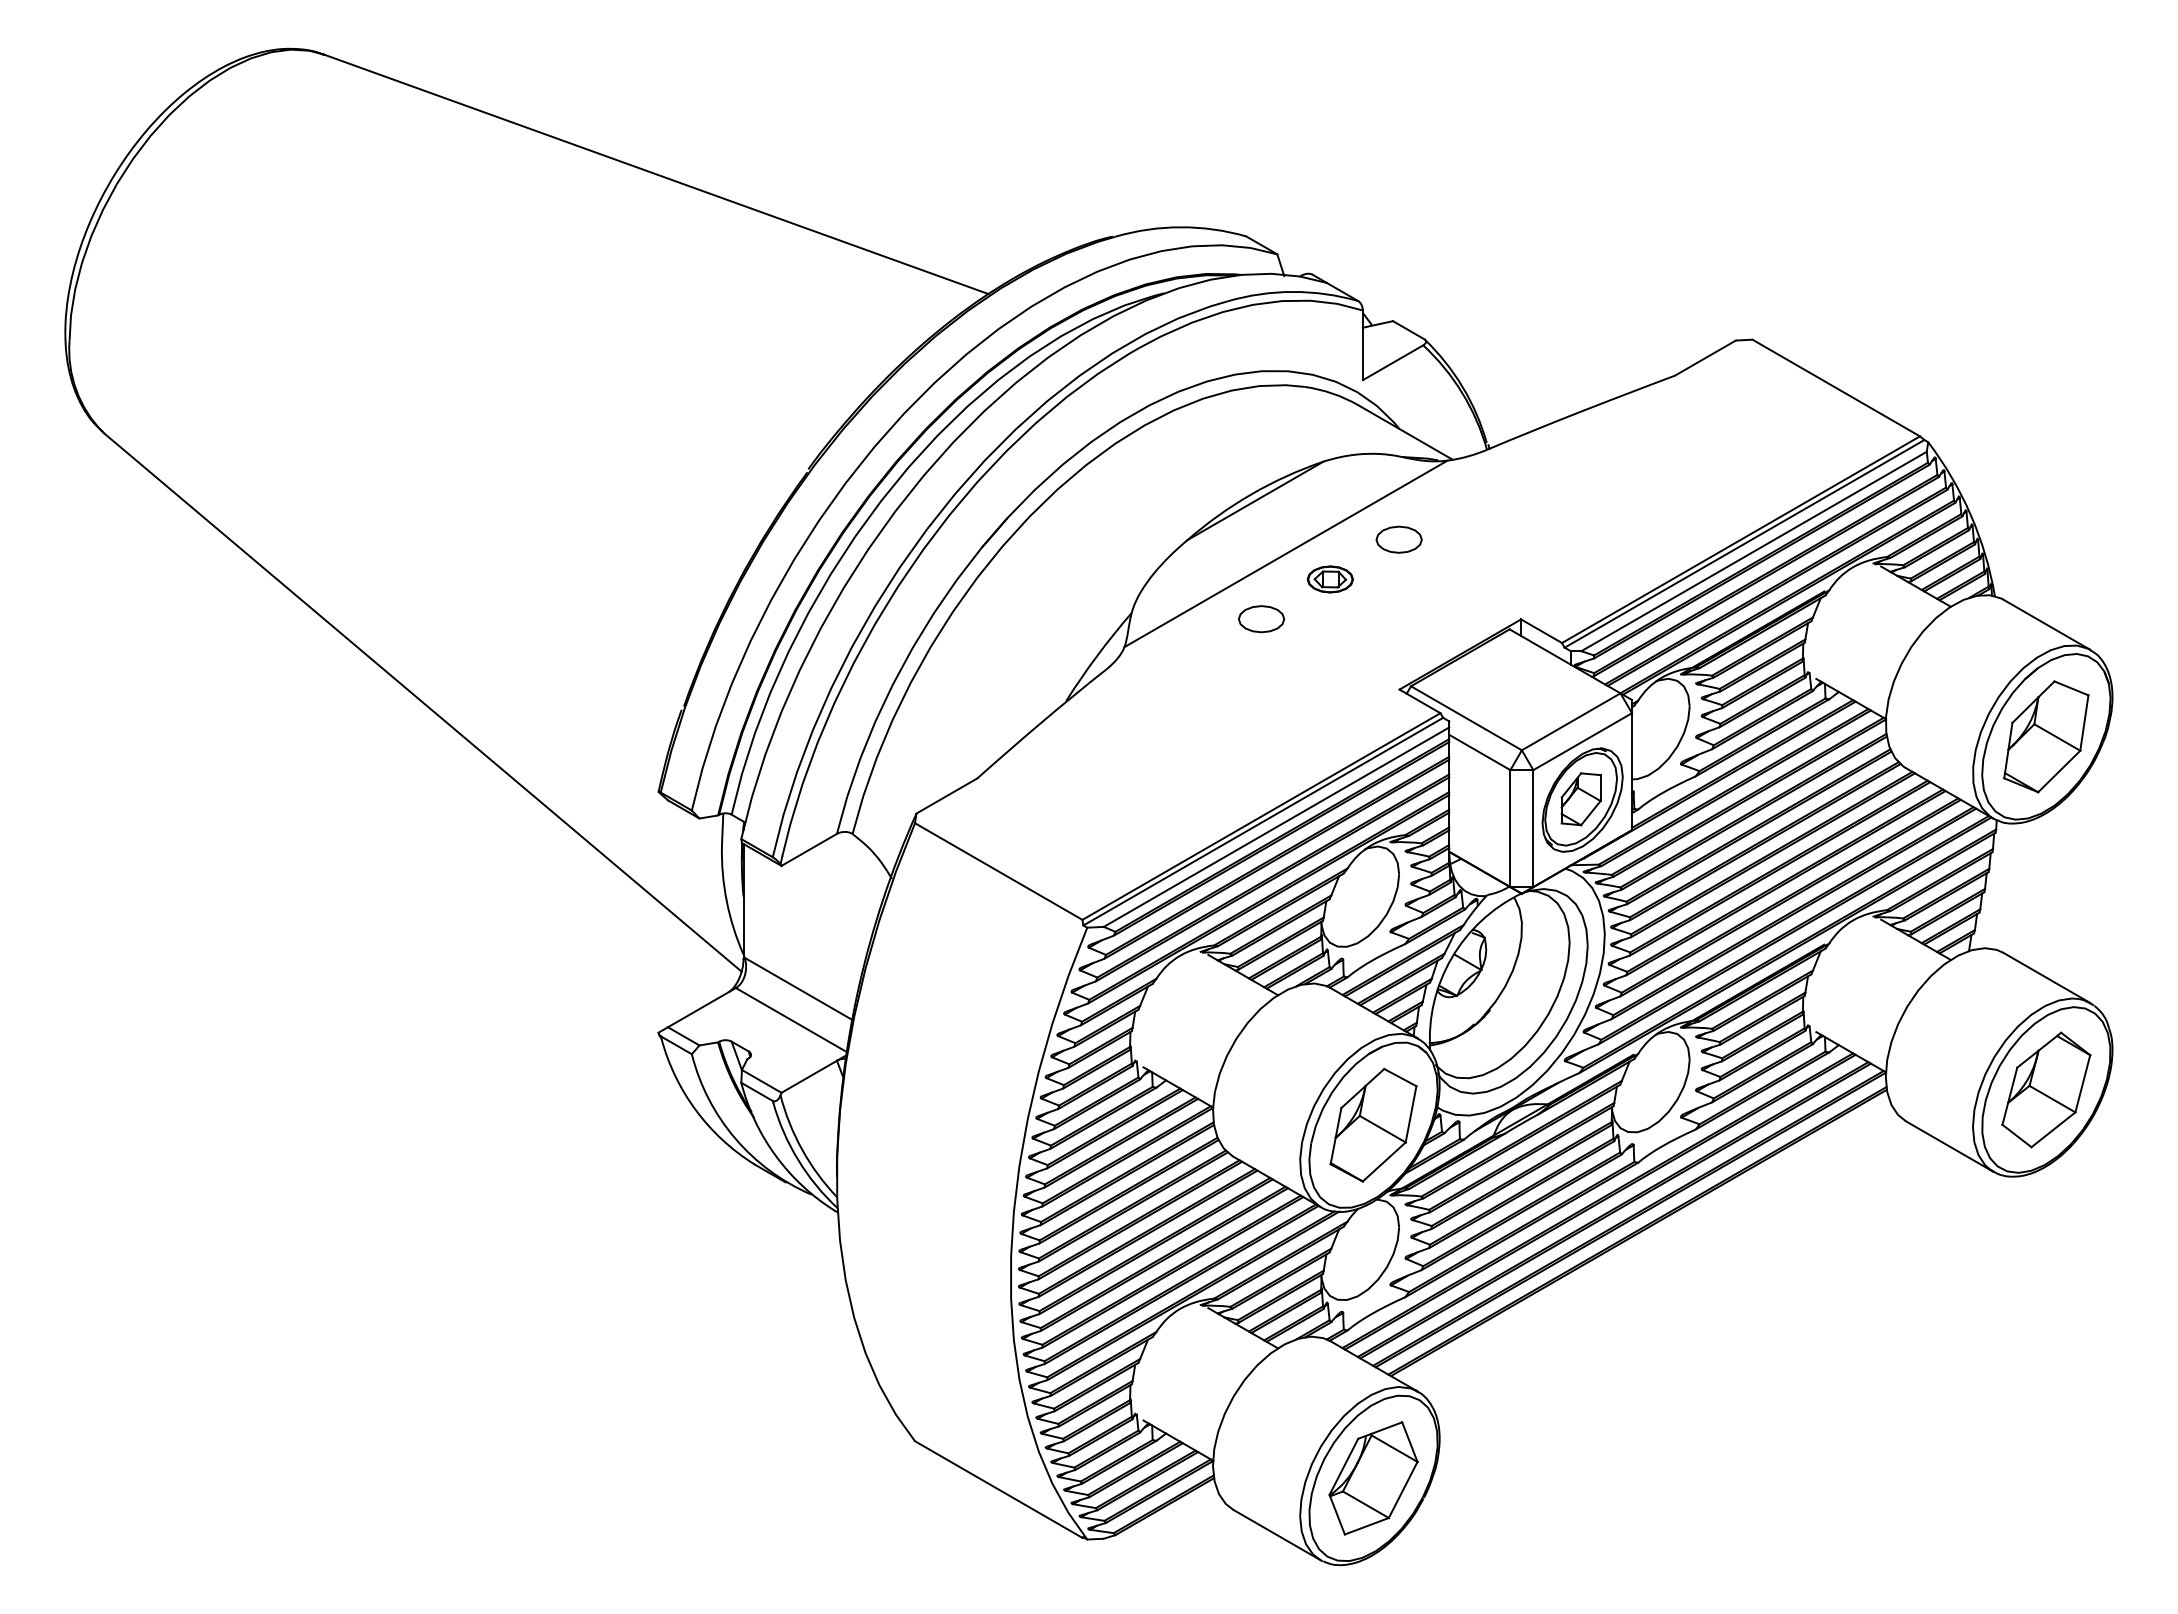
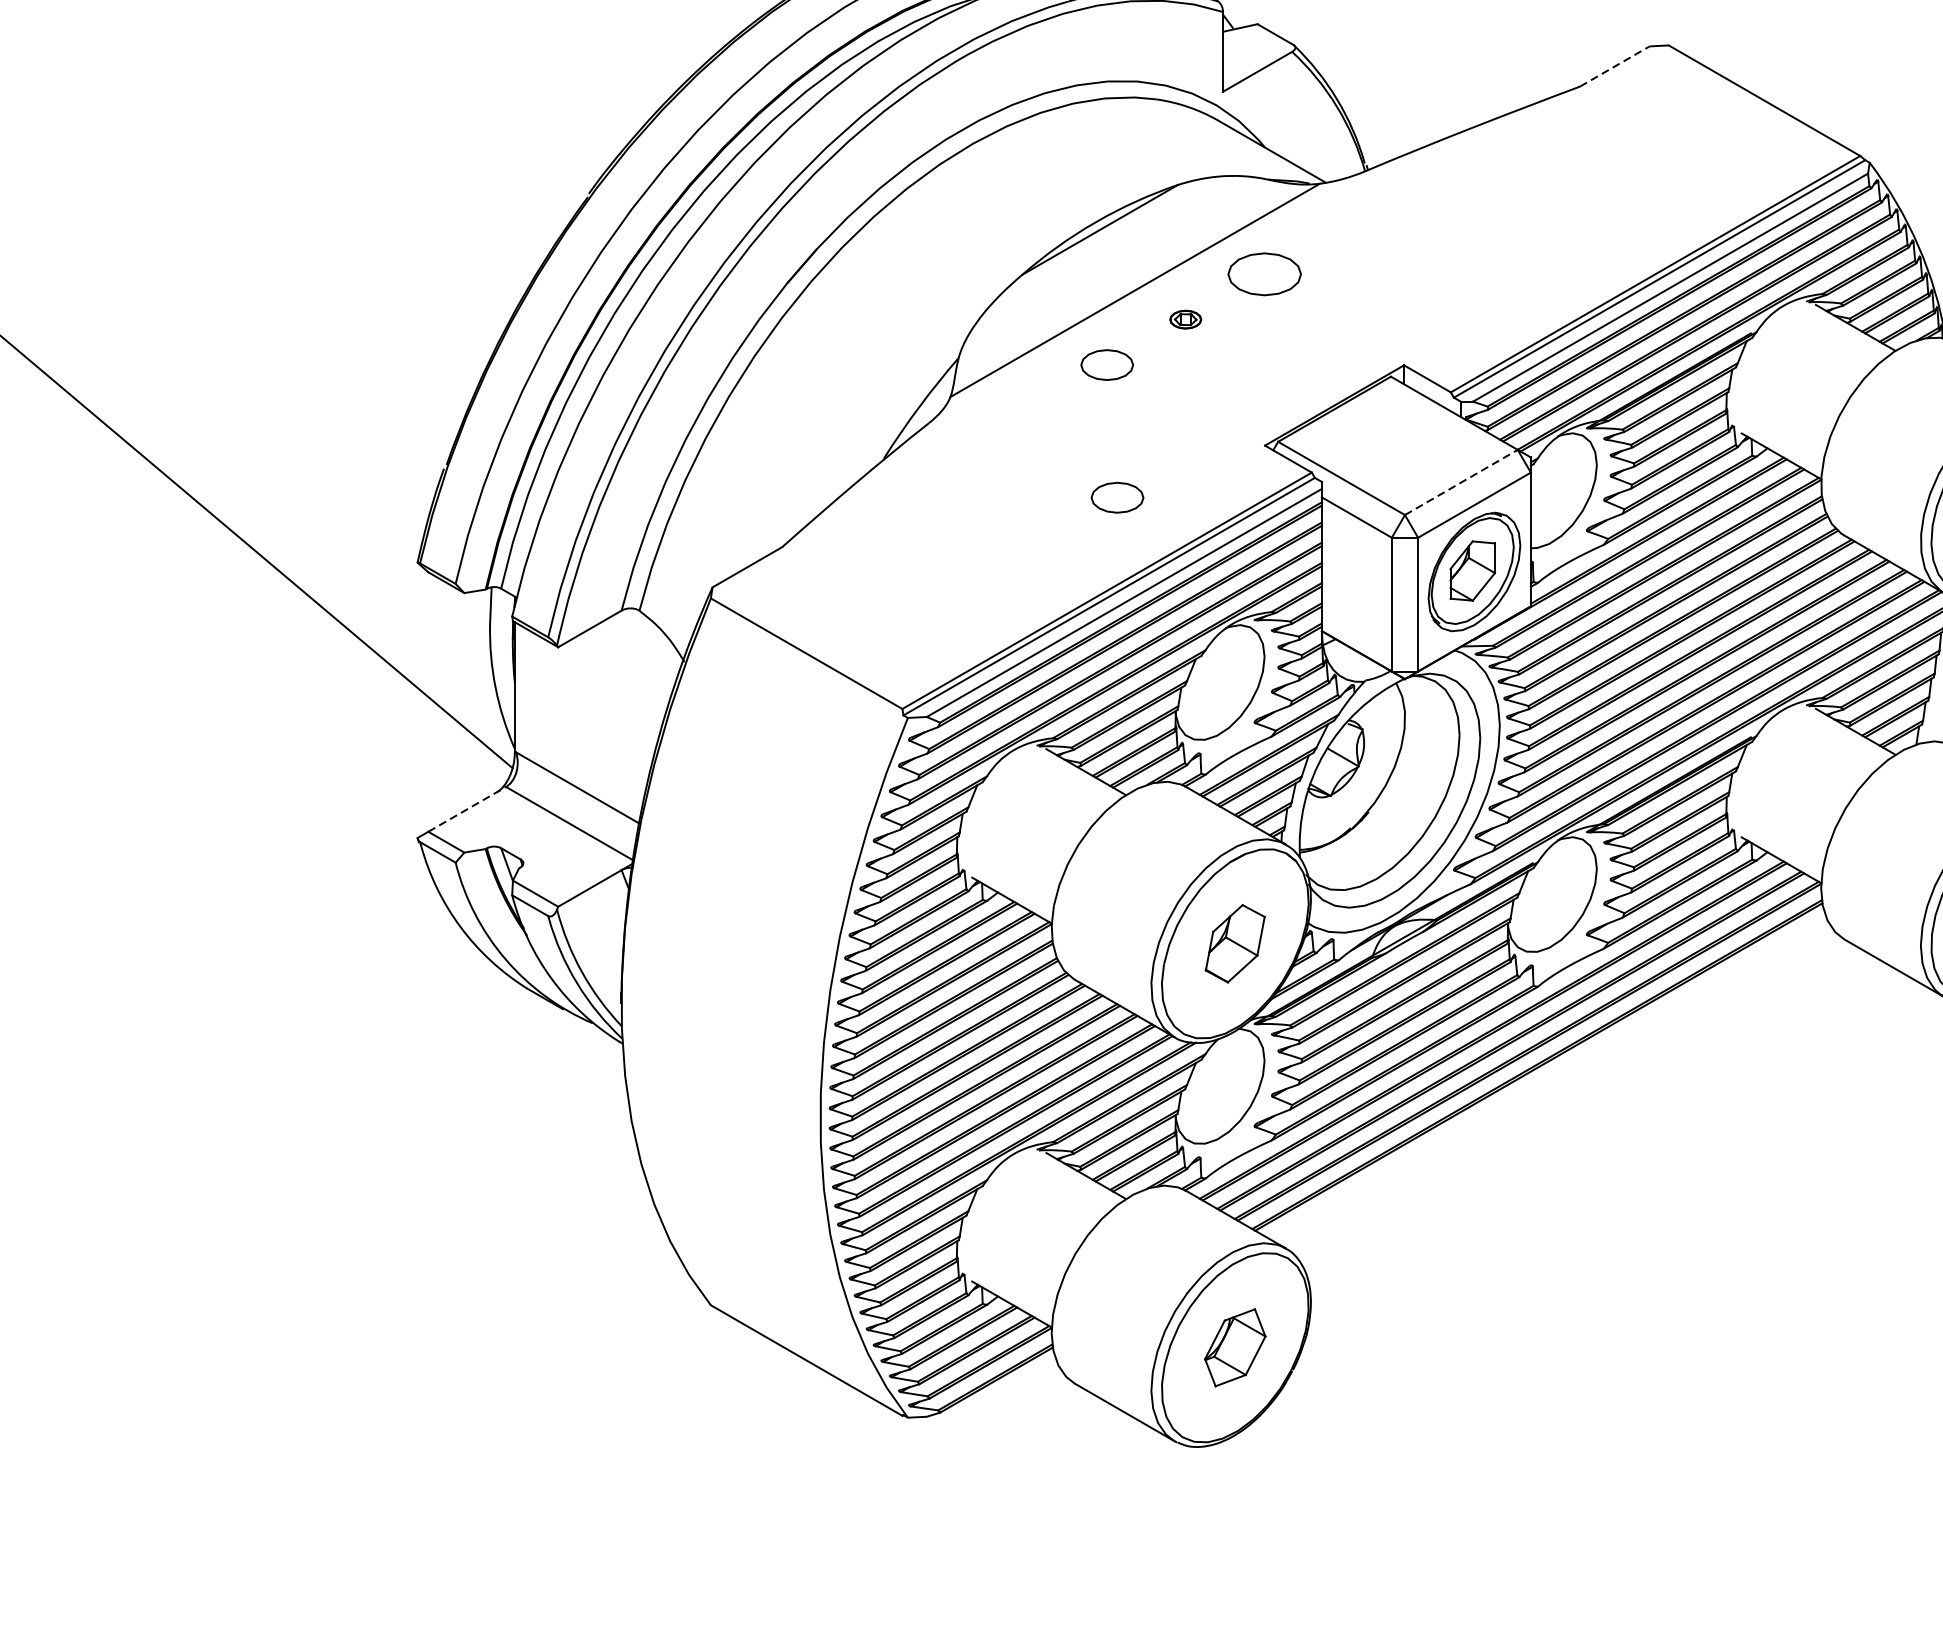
line: (1705, 357) -> (1614, 65), solid -> dashed
part: (1398, 539) -> (1263, 273), size x1.4
part: (1329, 579) -> (1184, 319), size x0.6
line: (1571, 721) -> (1461, 482), solid -> dashed
part: (1270, 735) -> (1117, 498), added
line: (702, 1007) -> (467, 809), solid -> dashed
part: (1373, 1124) -> (1235, 943), size x0.6
part: (1373, 1478) -> (1235, 1347), size x0.6

